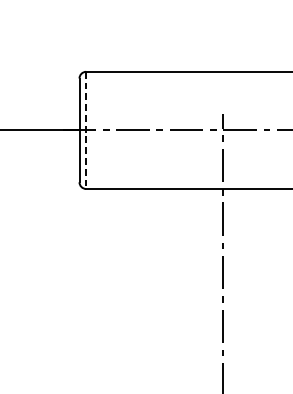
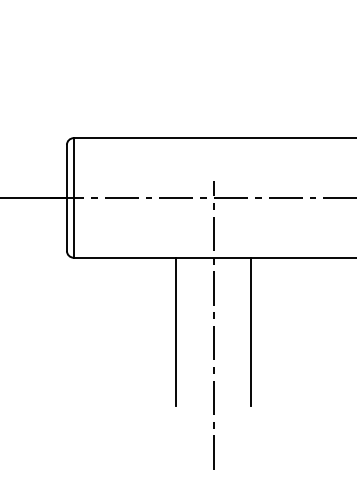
line: (85, 129) -> (73, 197), dashed -> solid
line: (186, 261) -> (176, 331), added
line: (260, 261) -> (251, 331), added

